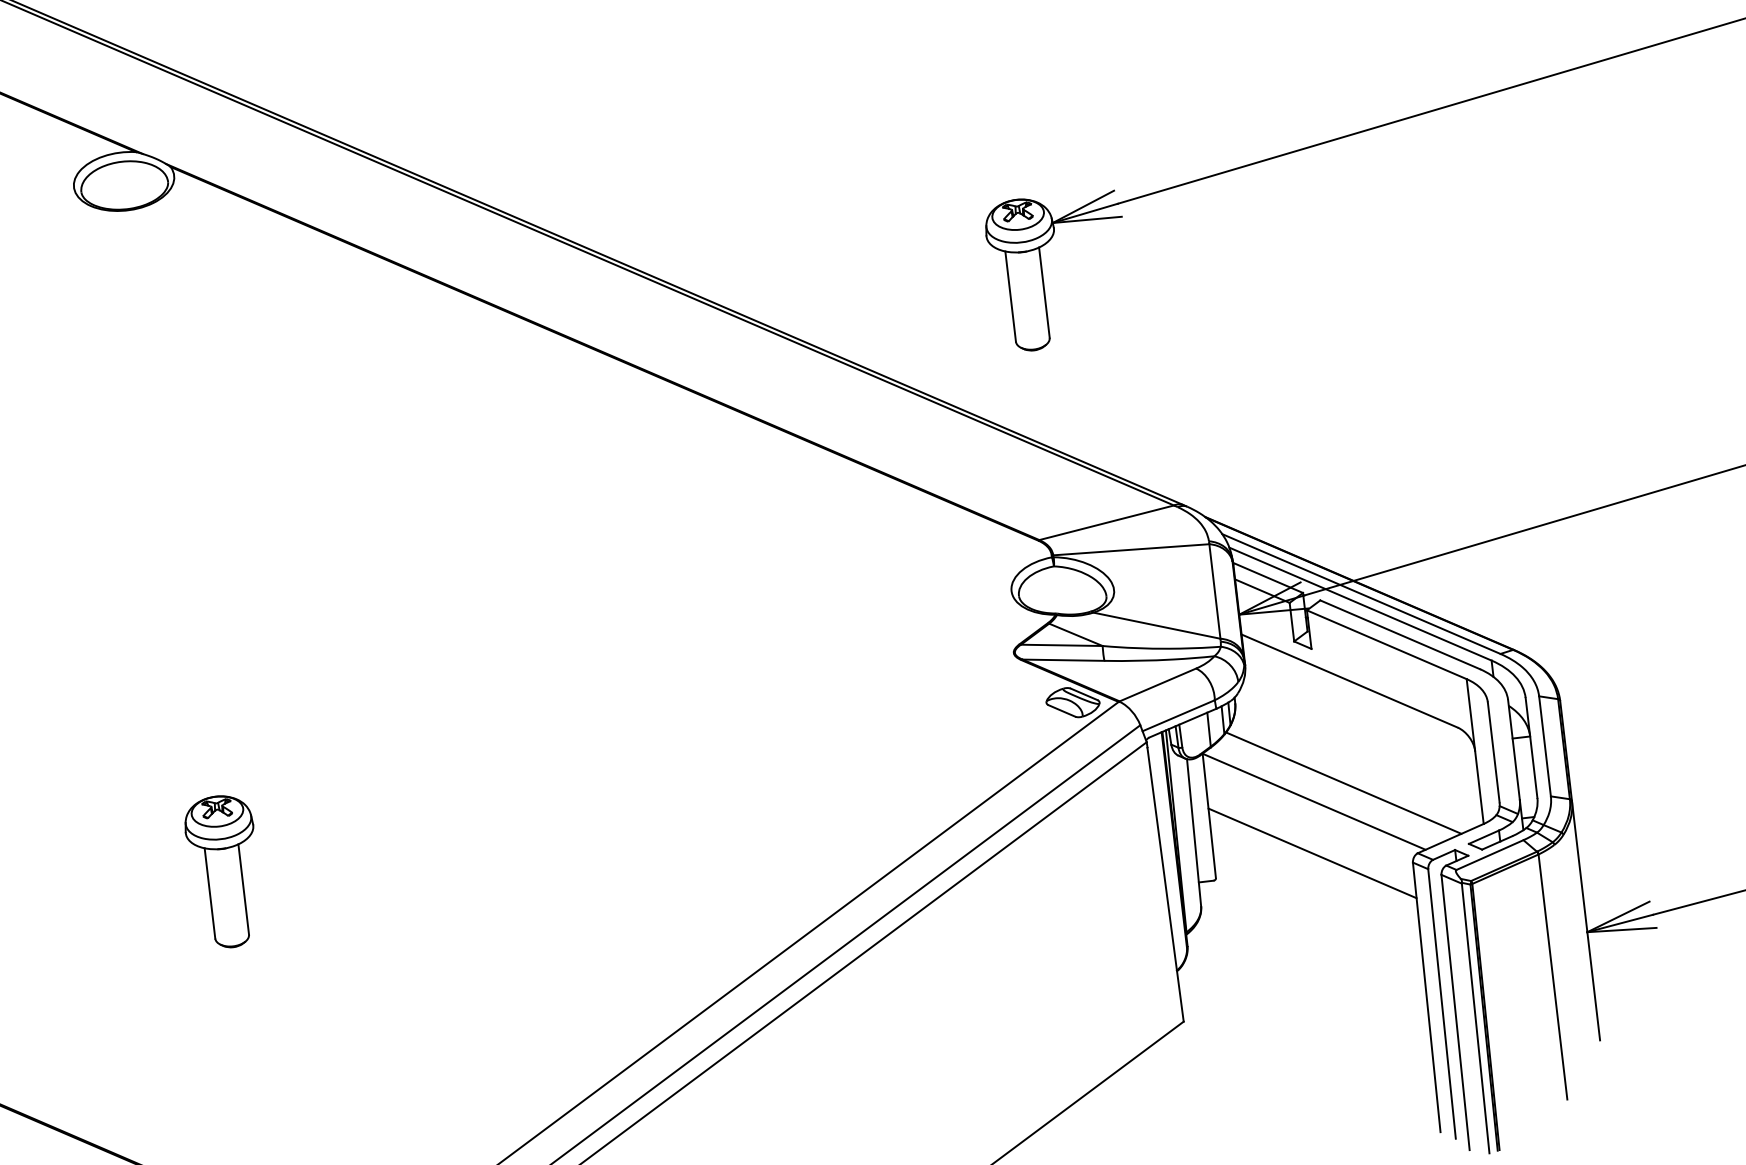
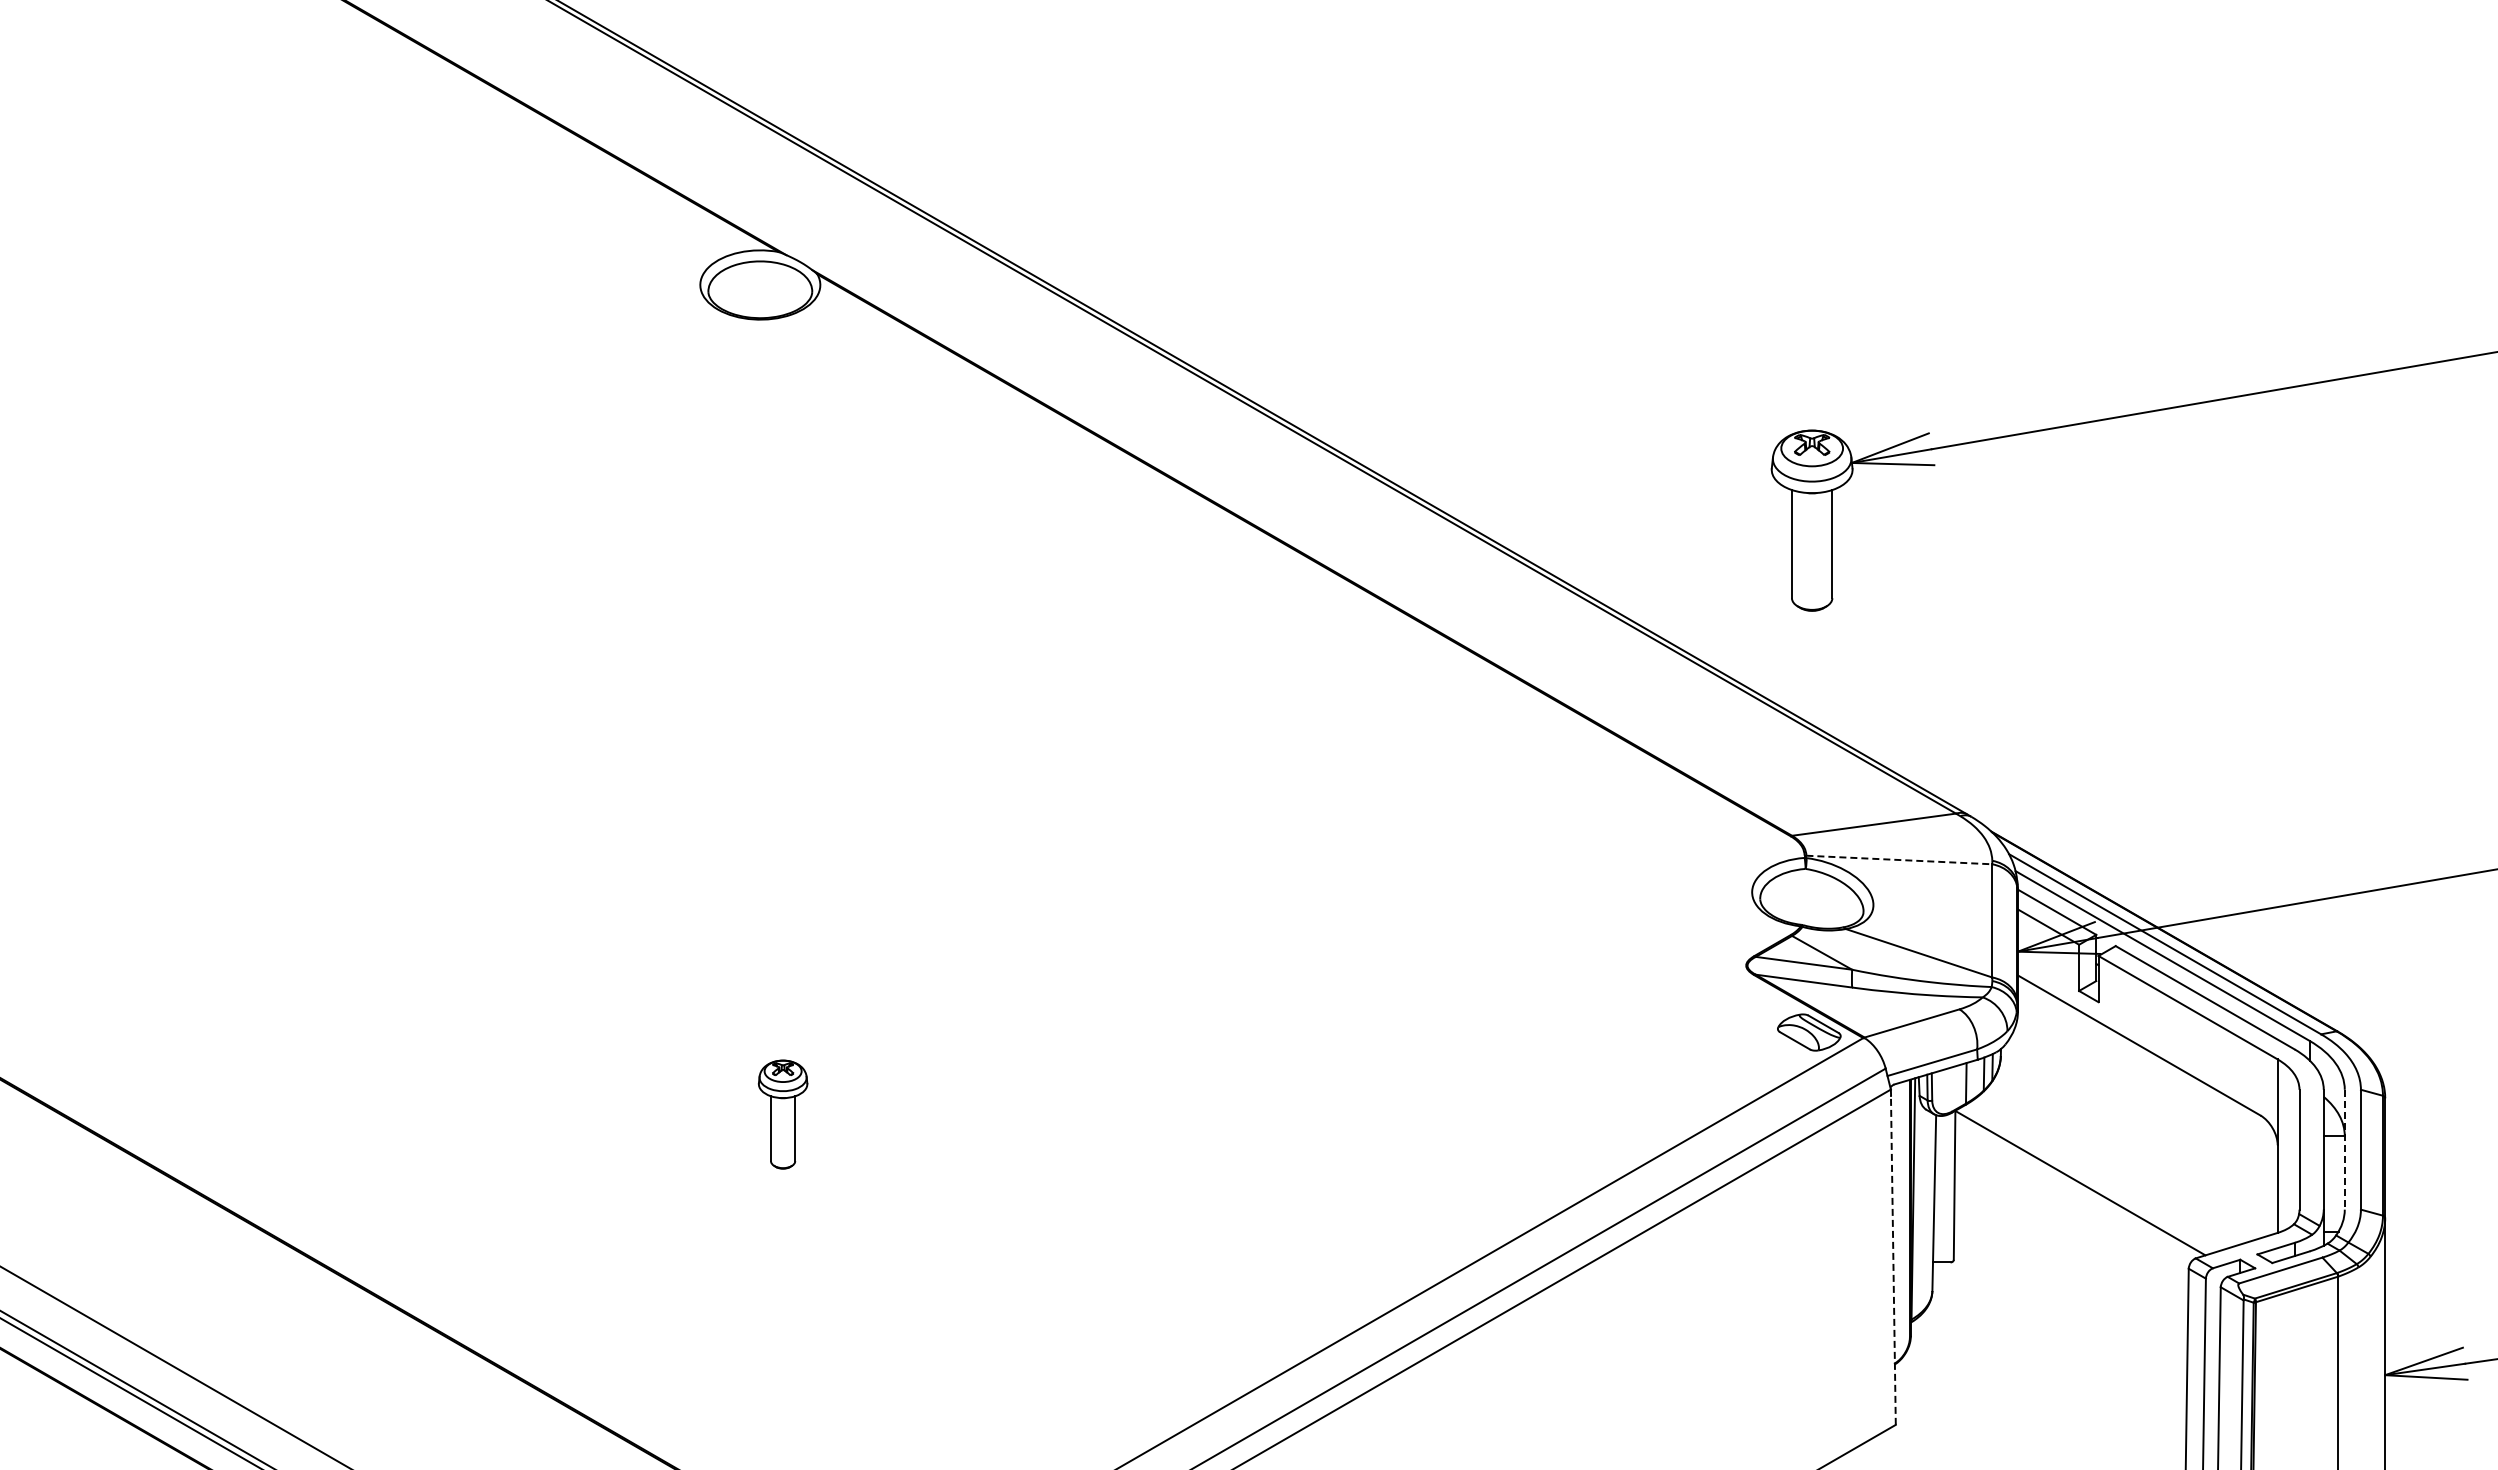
line: (1131, 550) -> (1899, 860), solid -> dashed
line: (1531, 747) -> (2344, 1149), solid -> dashed
line: (1344, 783) -> (2118, 1165), removed
line: (1312, 853) -> (2071, 1243), removed
part: (223, 871) -> (782, 1114), size x0.6
line: (1165, 884) -> (1893, 1260), solid -> dashed

